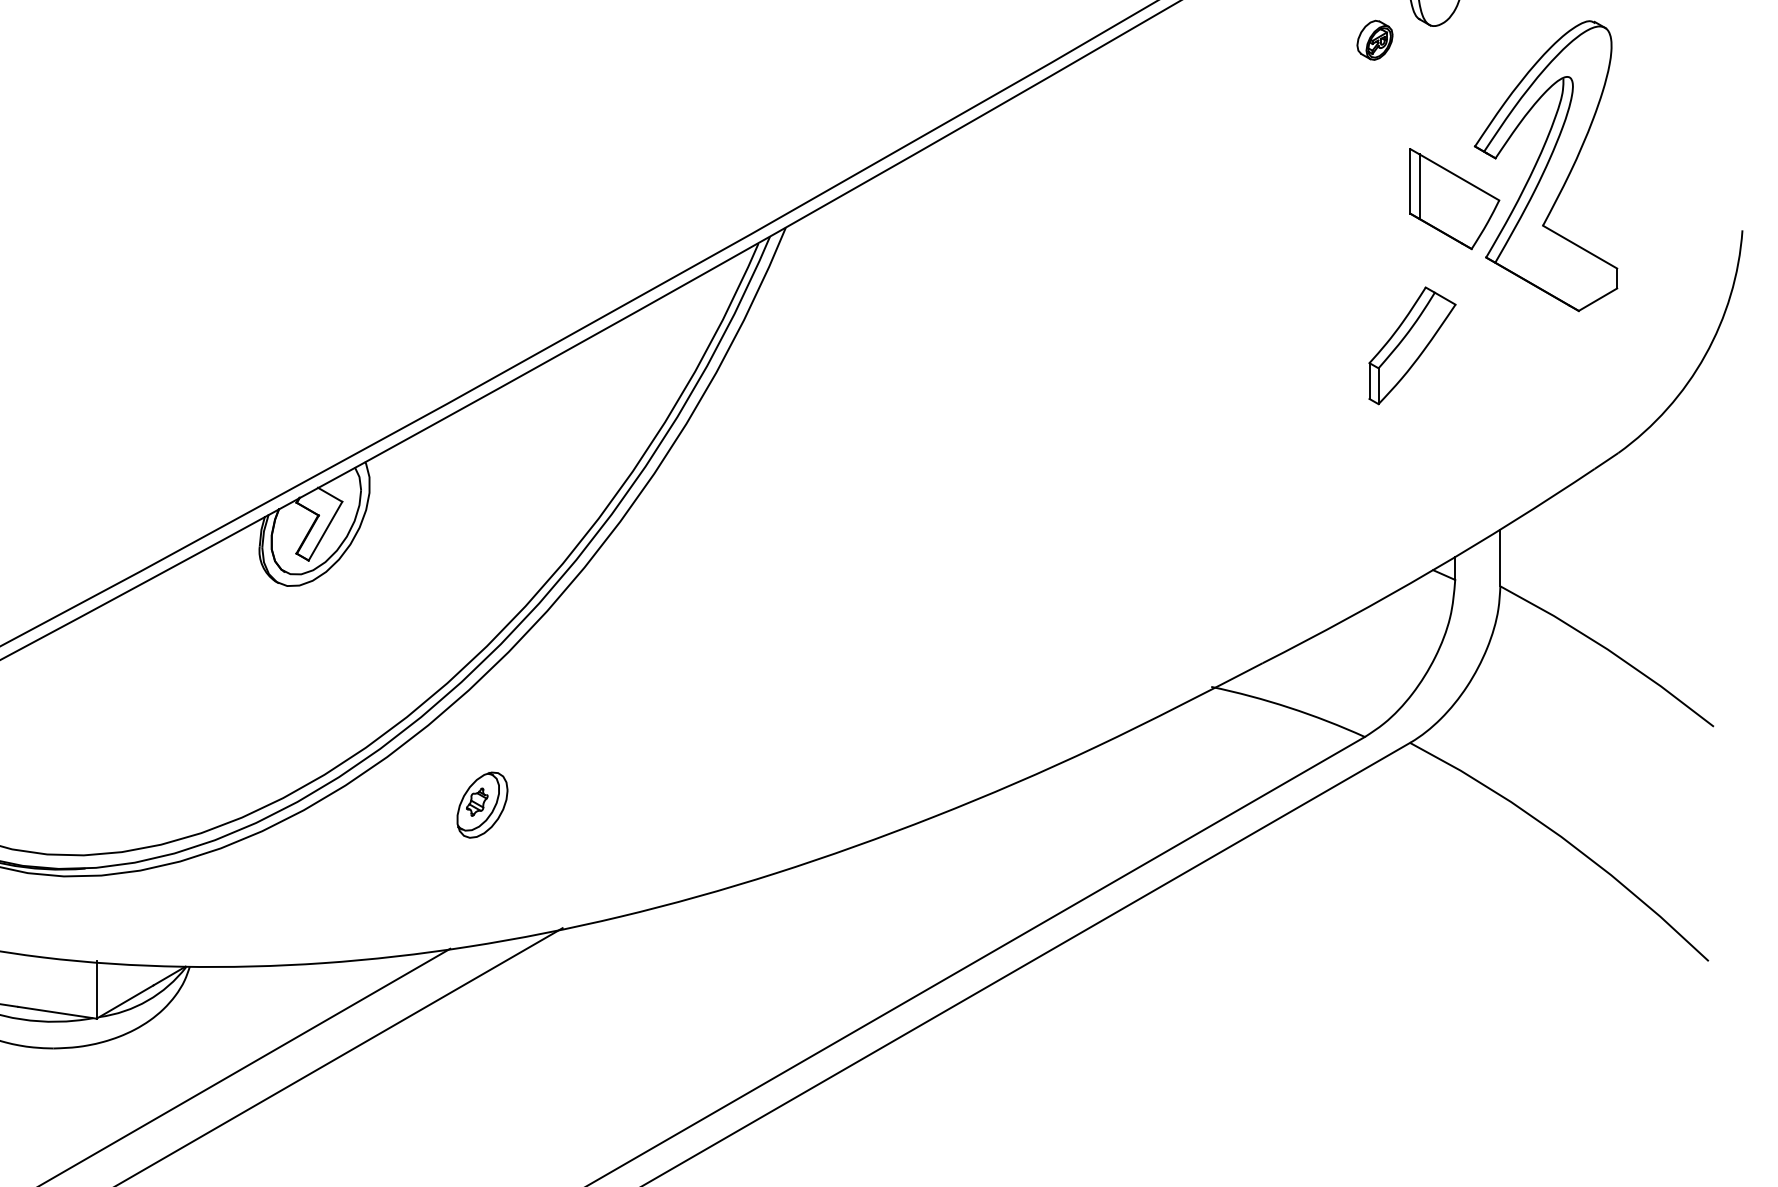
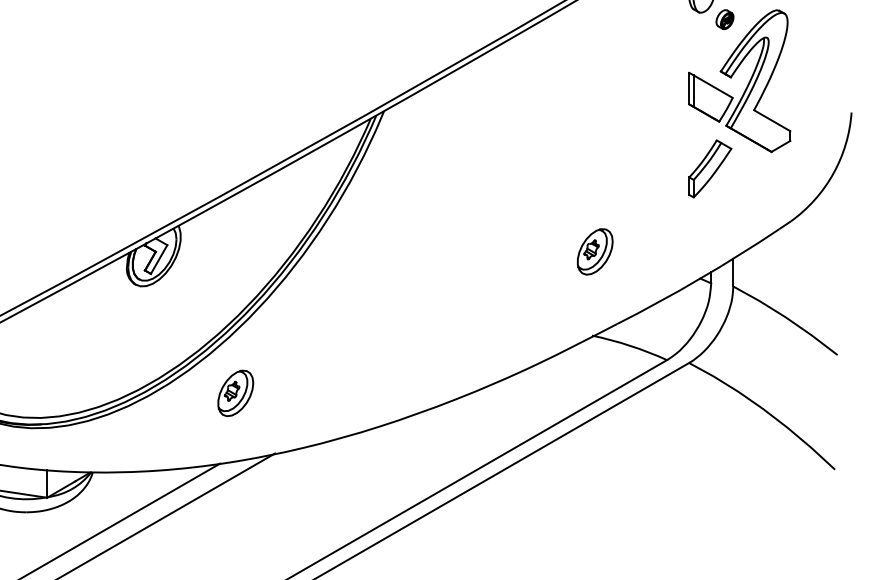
part: (1373, 39) -> (724, 19), moved
part: (1412, 344) -> (710, 168), moved
part: (1218, 514) -> (595, 251), added
part: (481, 805) -> (235, 393), size x1.43

